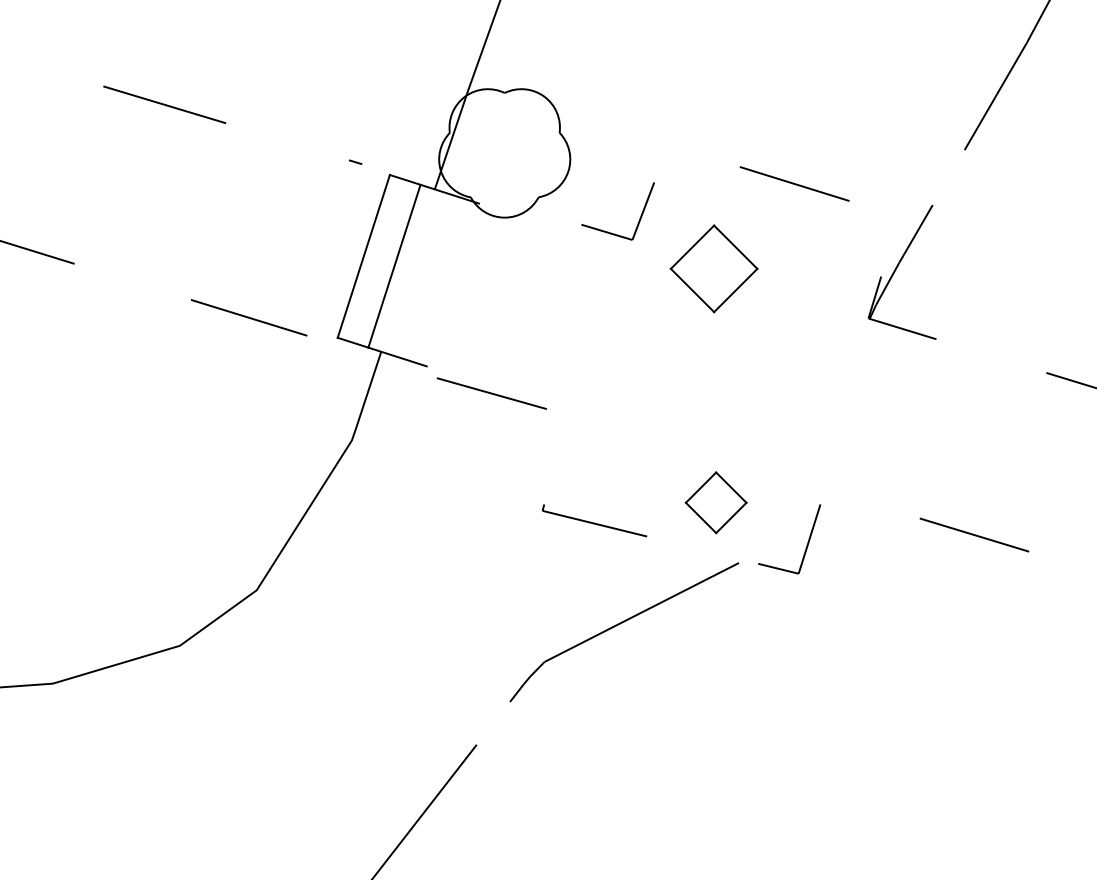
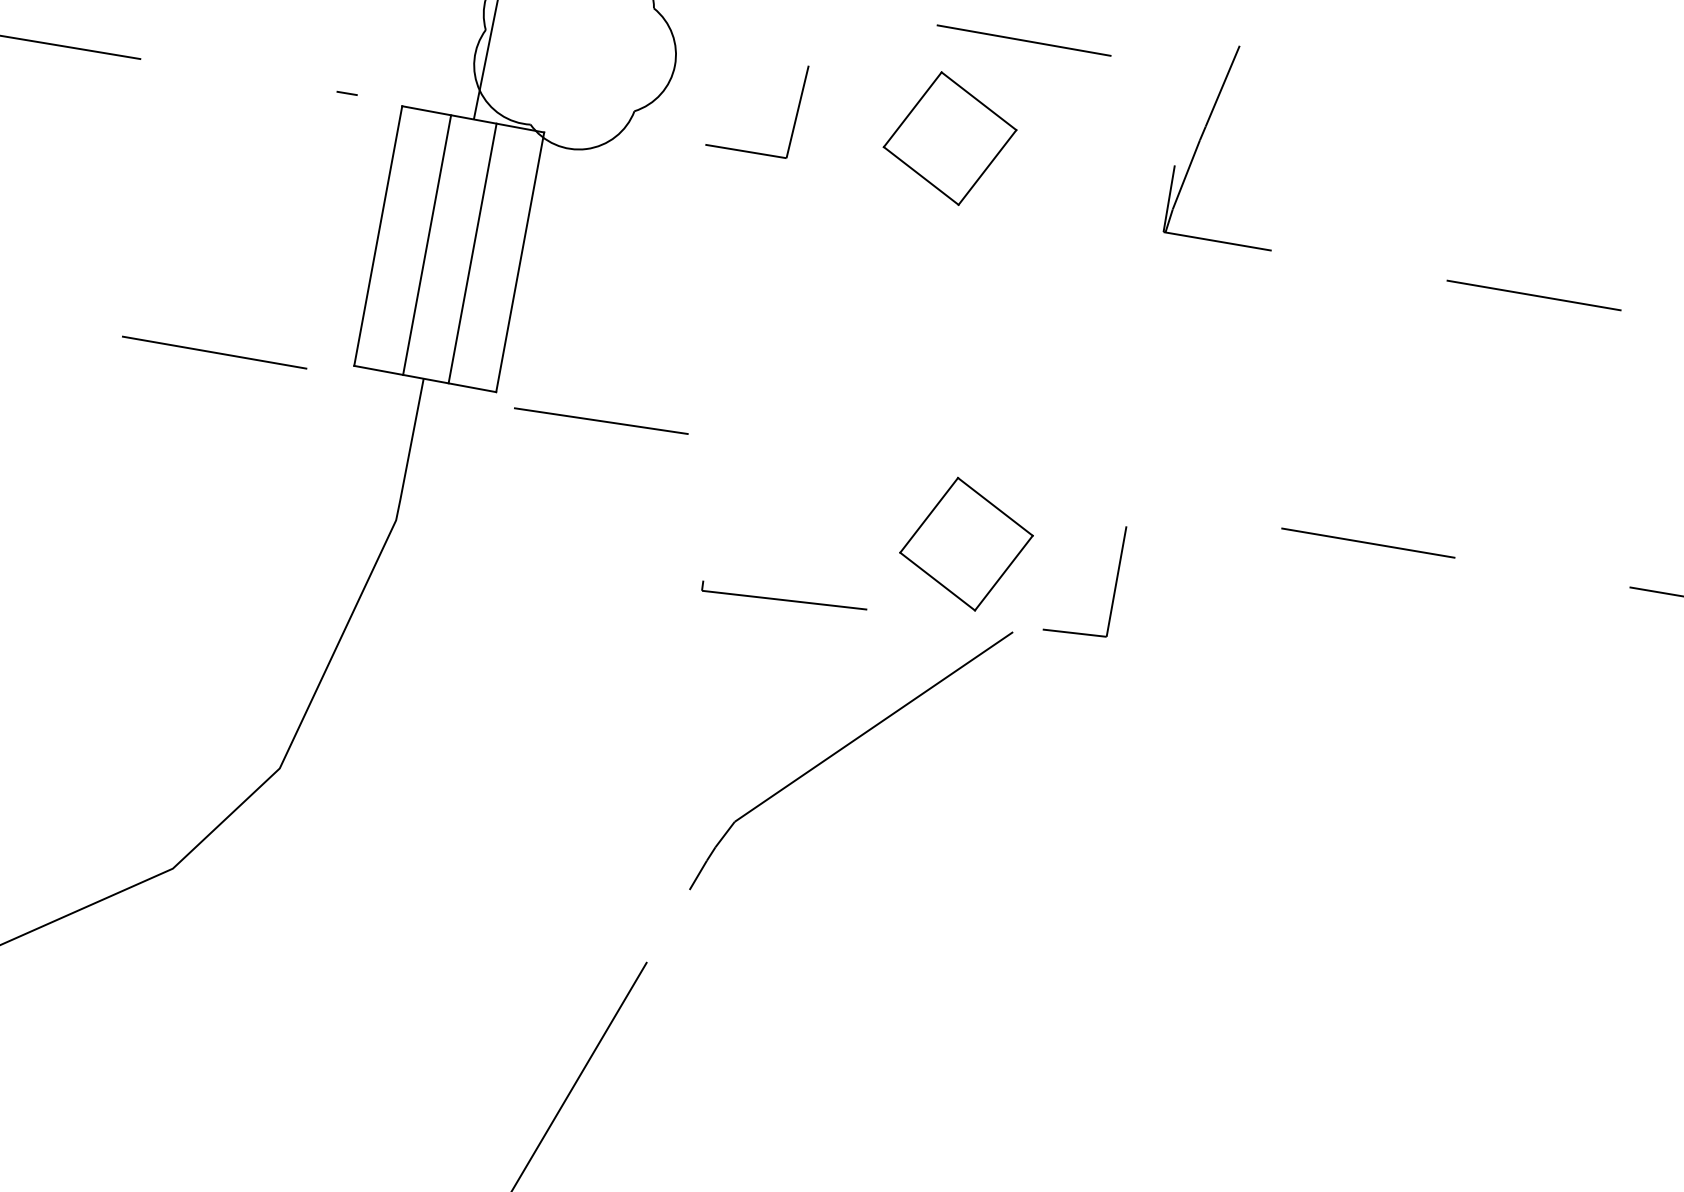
part: (713, 268) -> (949, 138), moved
line: (422, 274) -> (471, 252), added
line: (452, 284) -> (519, 261), added
part: (715, 502) -> (965, 544), size x1.43

